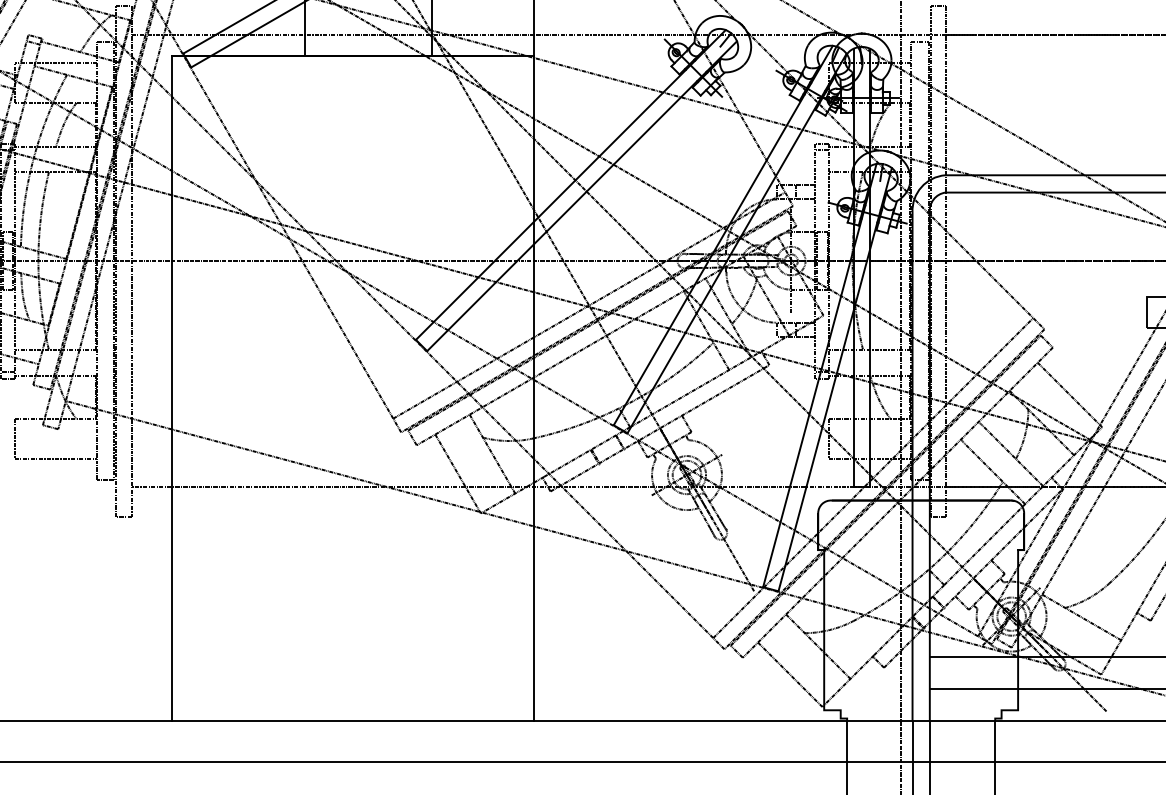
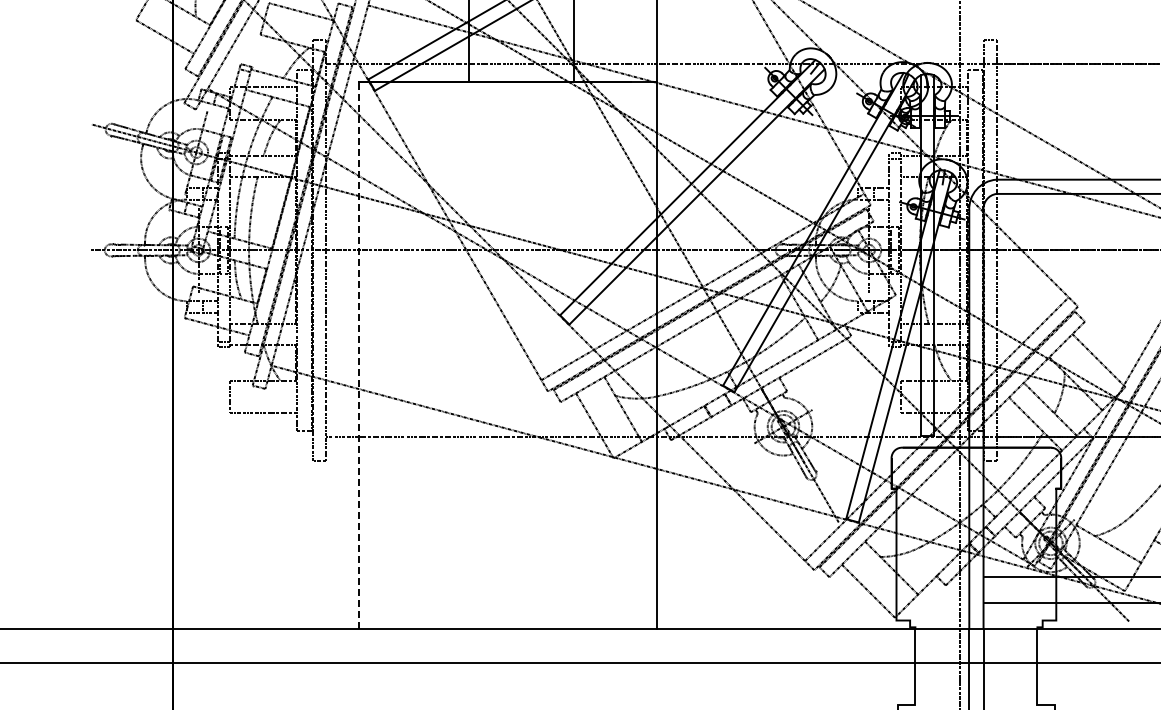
line: (171, 388) -> (358, 355), solid -> dashed

